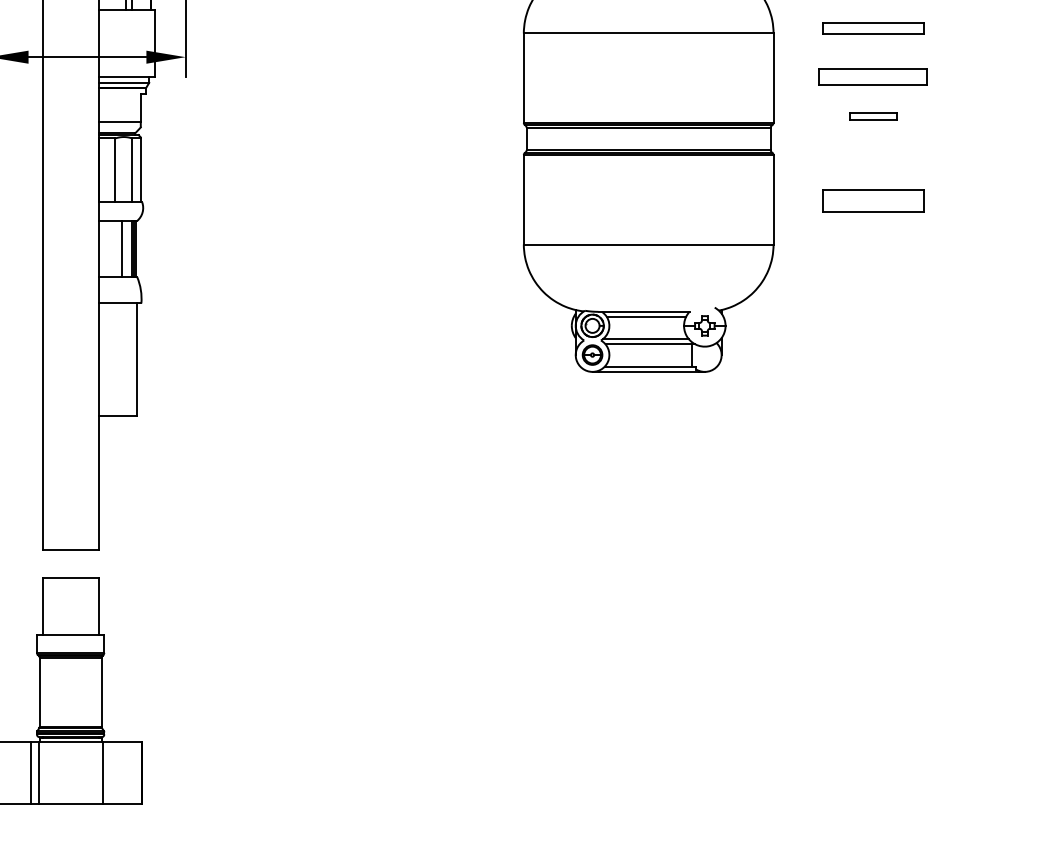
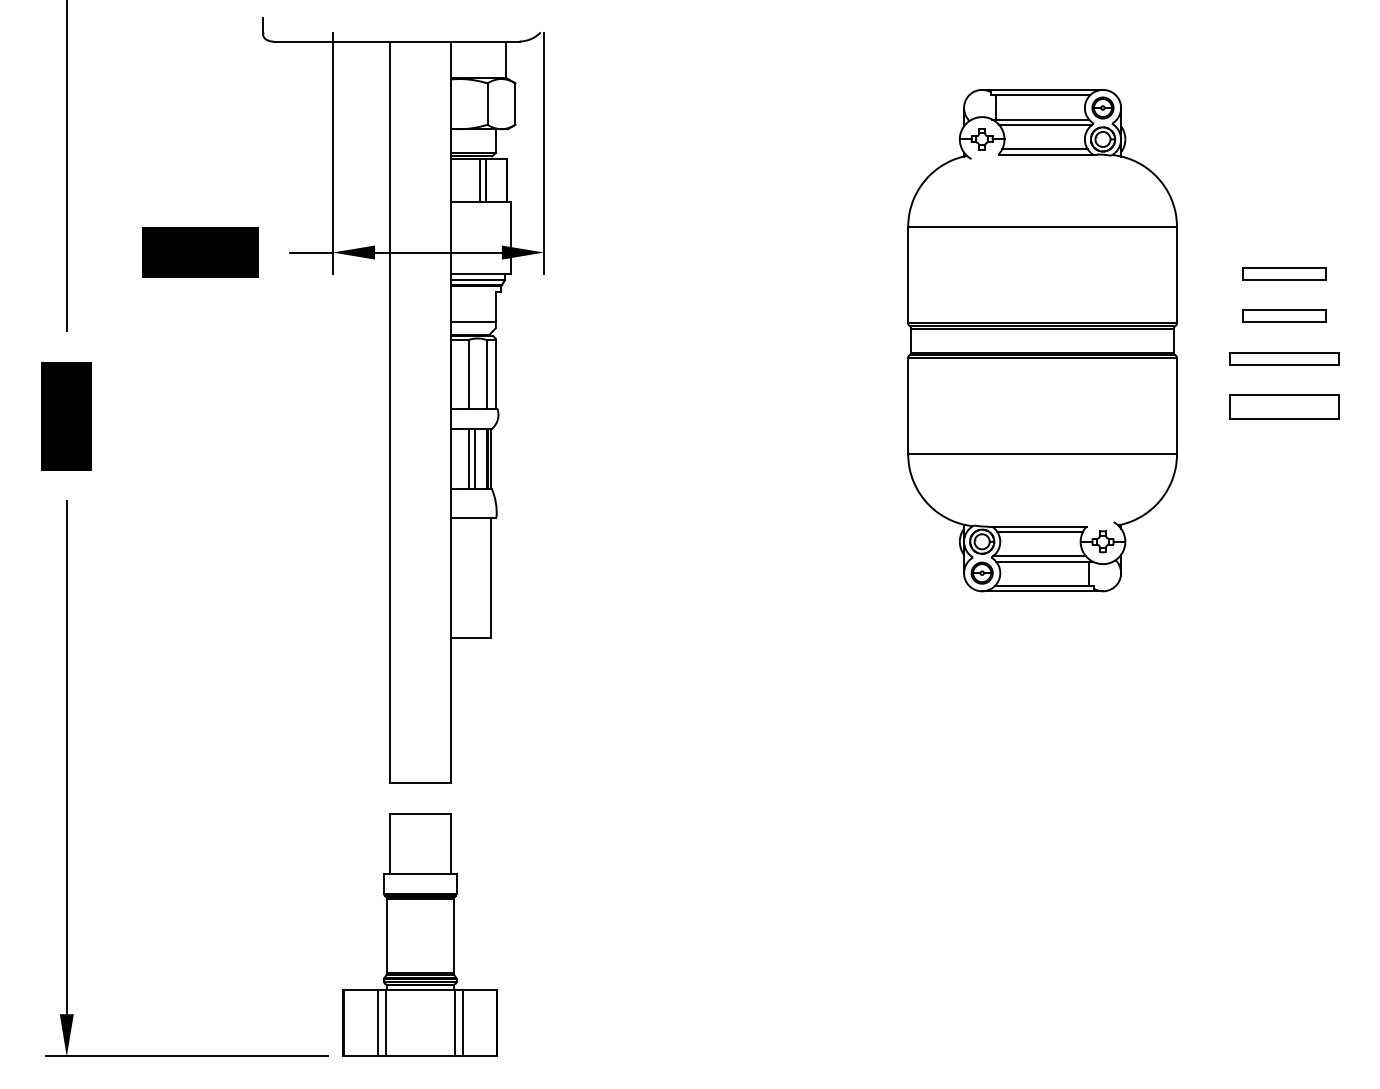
part: (873, 28) -> (1284, 358), moved
part: (873, 76) -> (1284, 273), size x0.71
part: (873, 115) -> (1284, 315), size x1.67
line: (115, 248) -> (468, 458), added
line: (109, 773) -> (462, 1023), added

